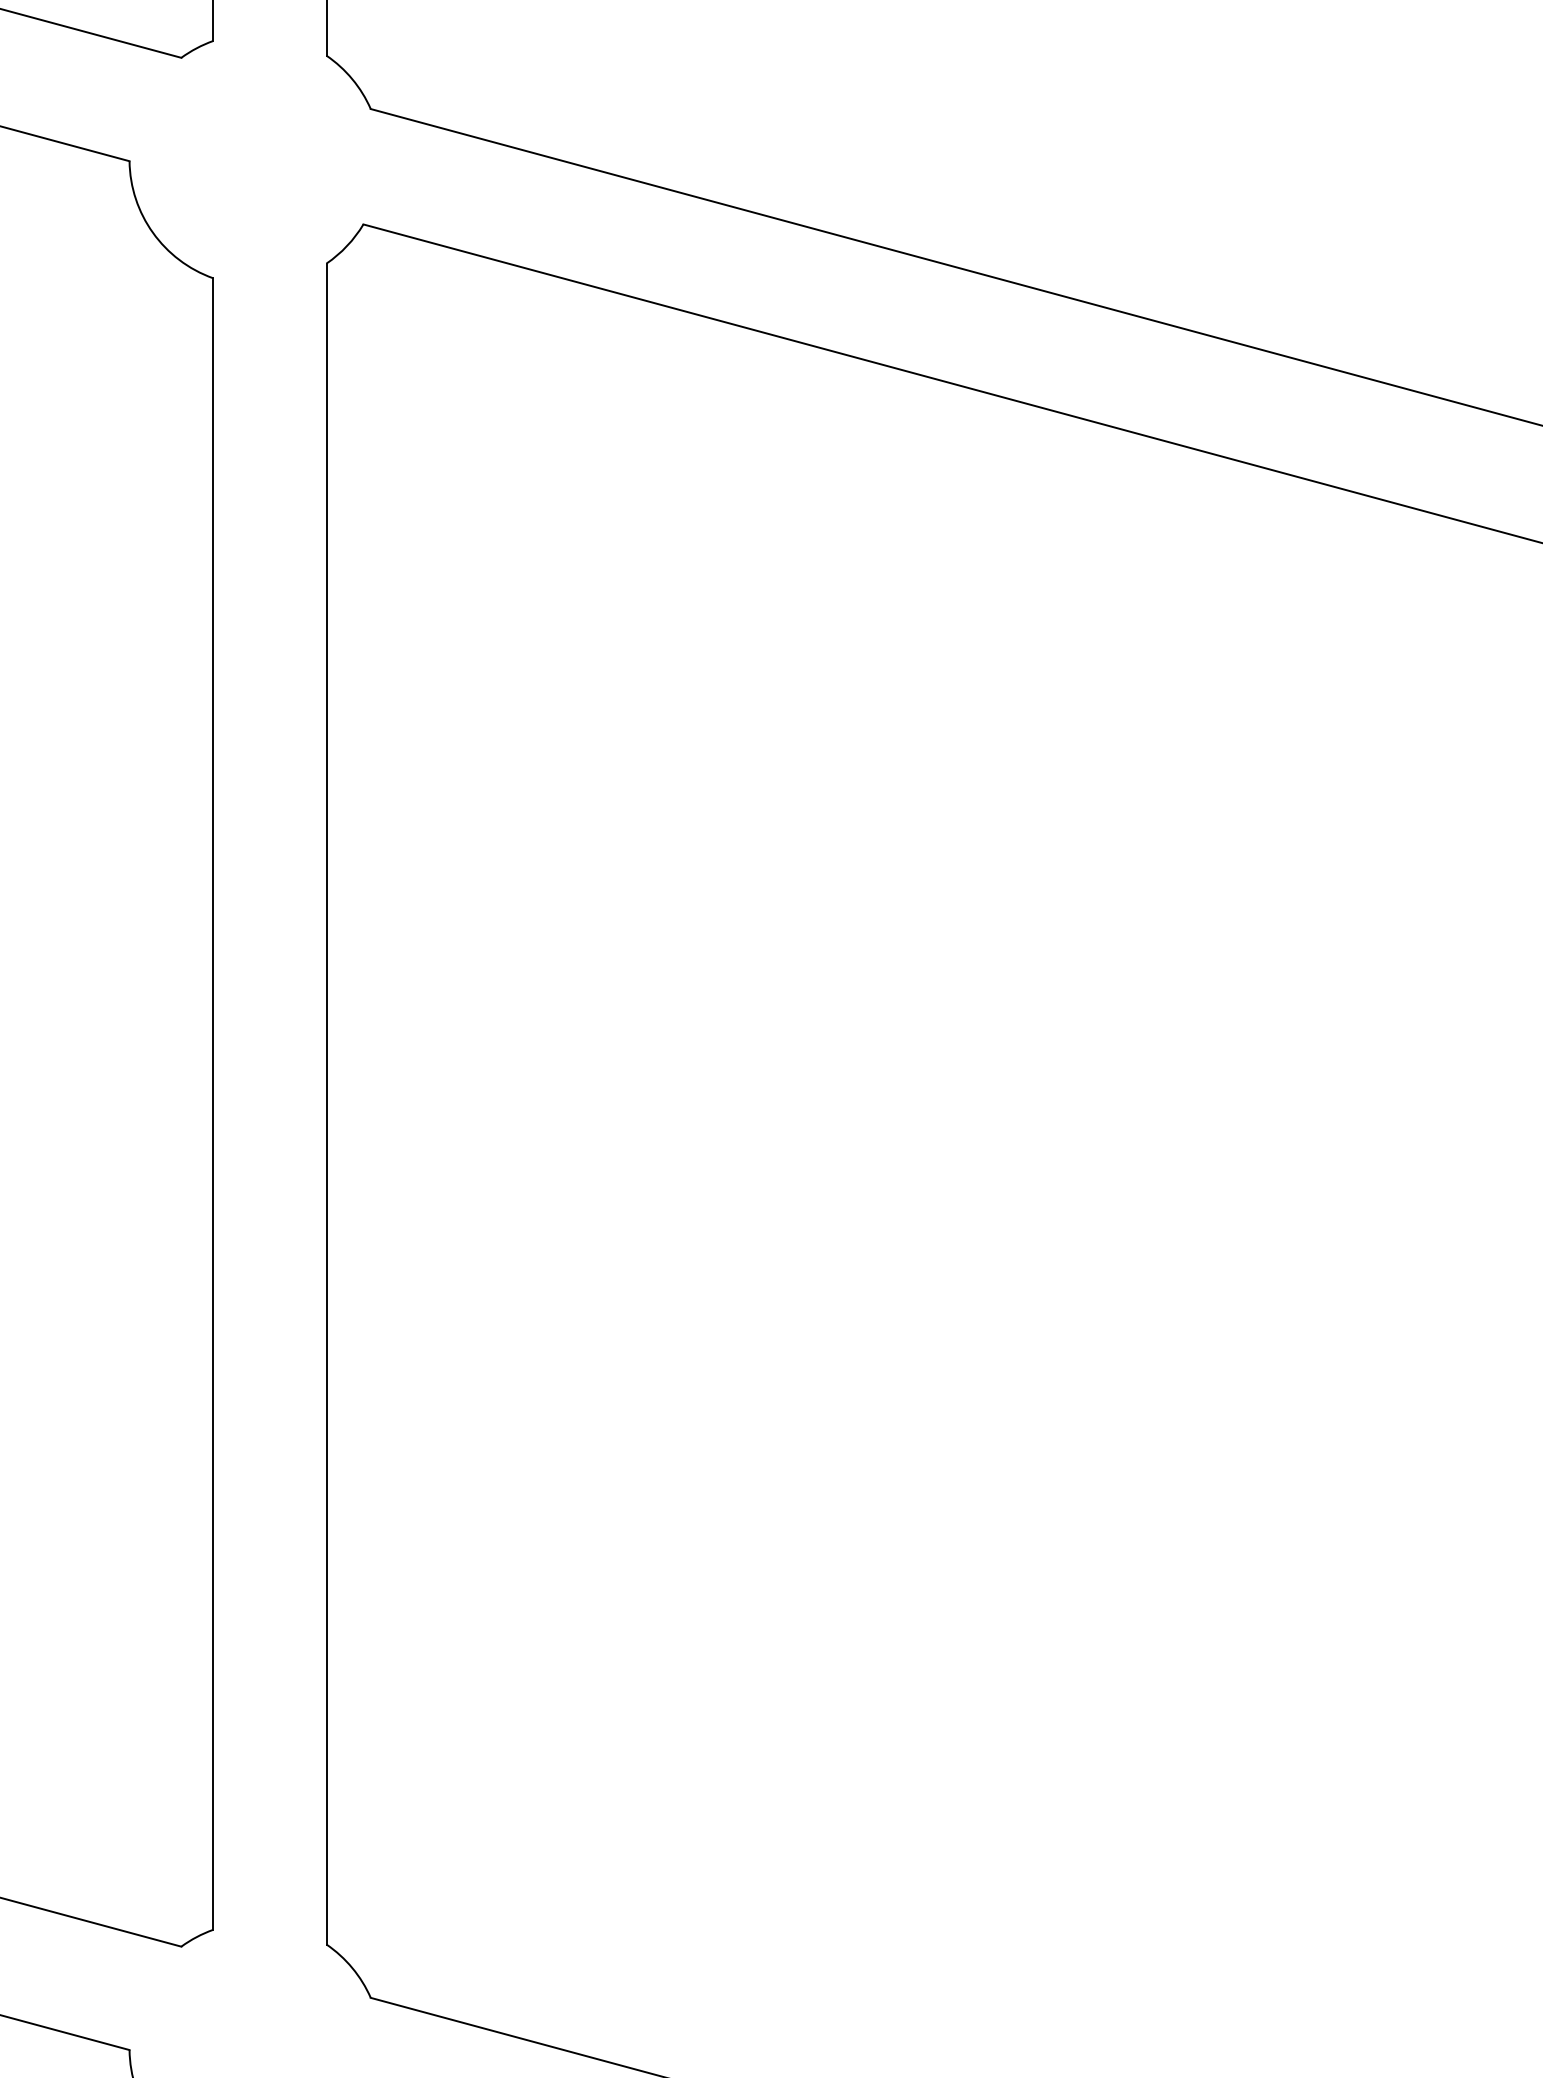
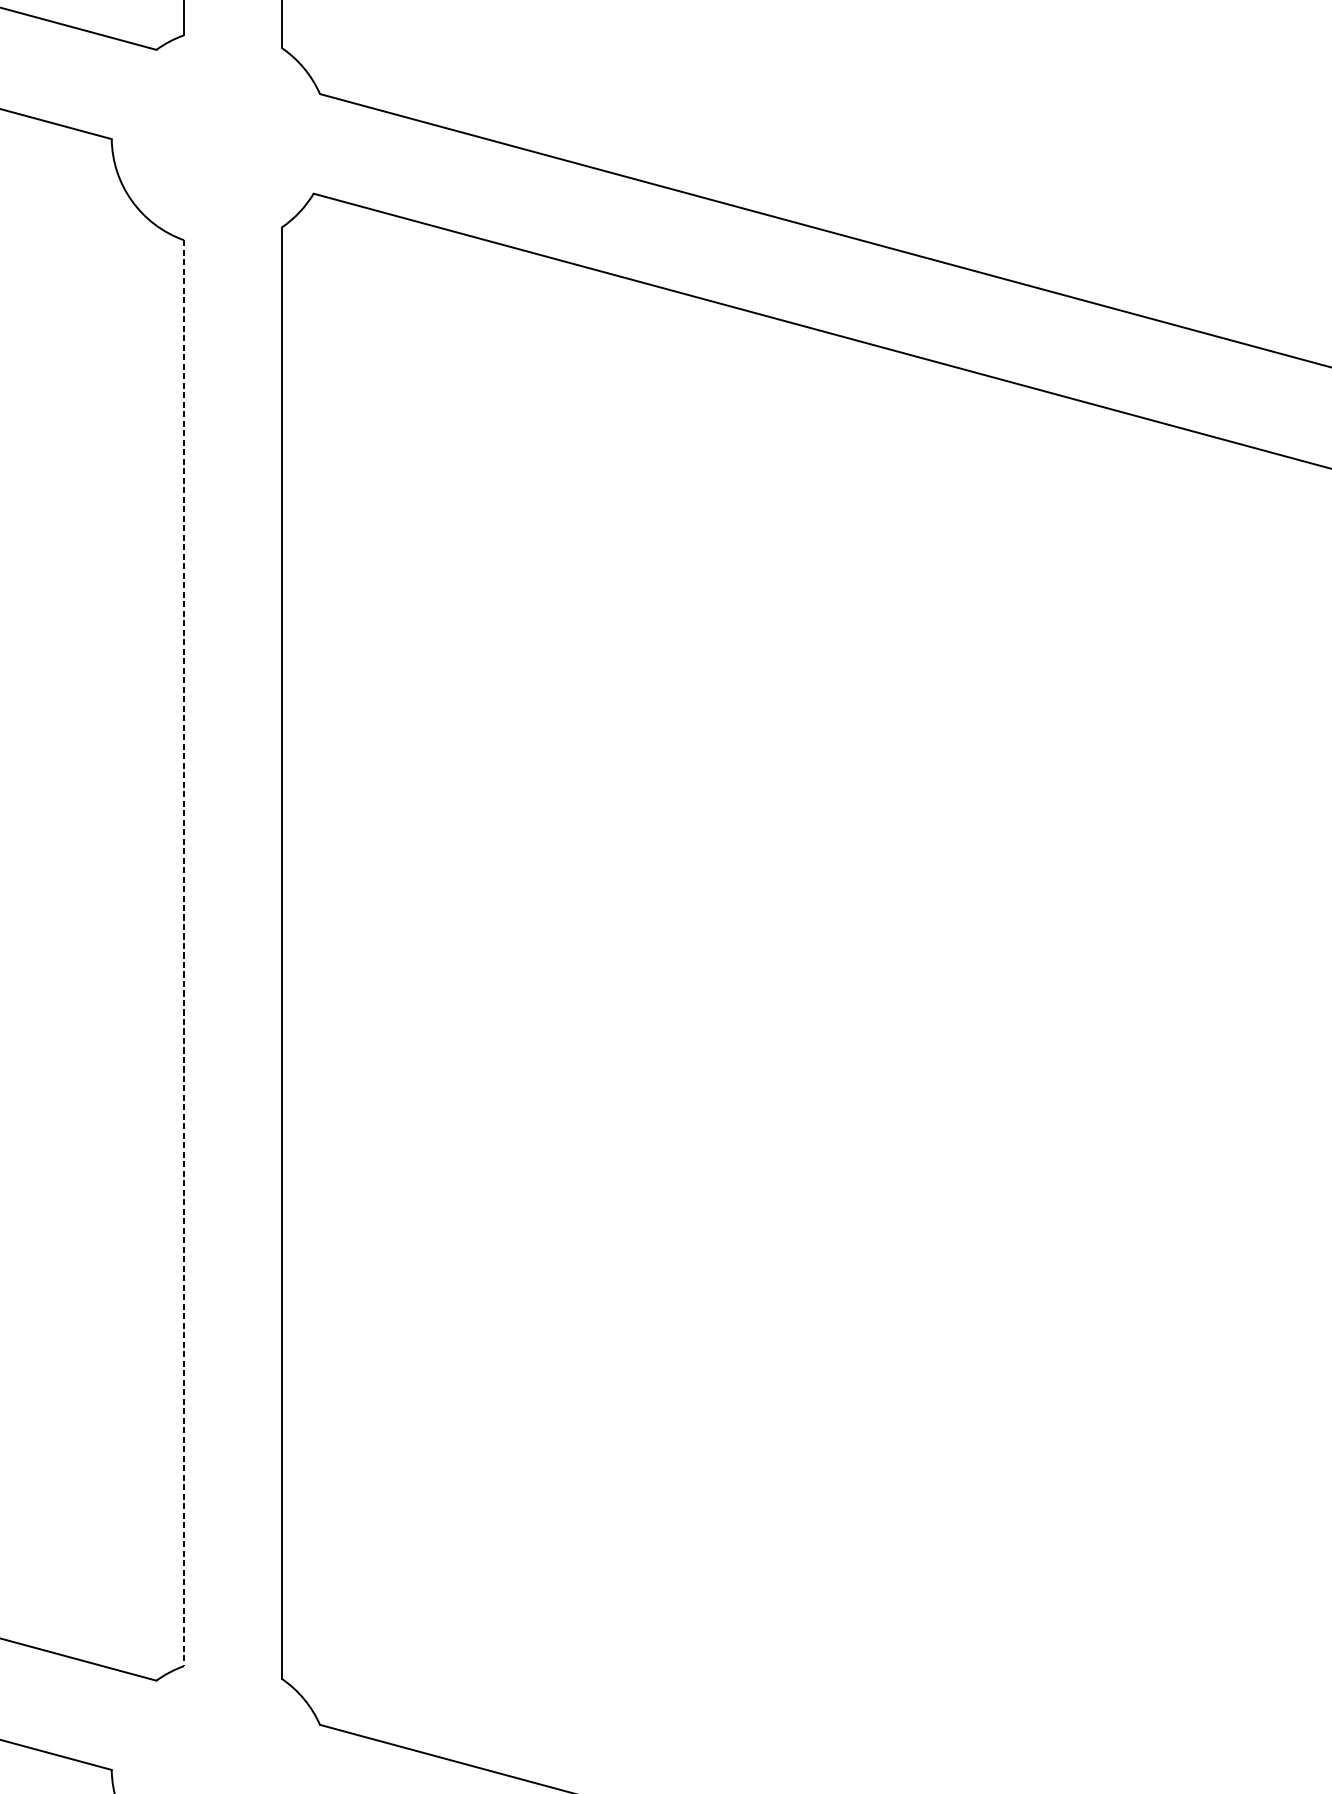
line: (213, 1104) -> (184, 953), solid -> dashed

